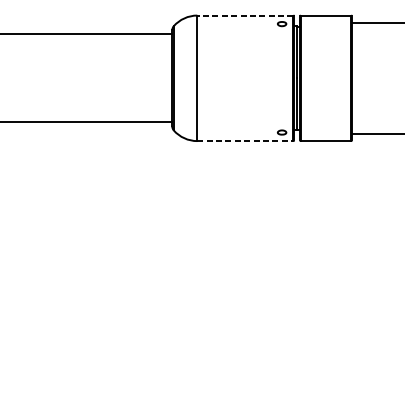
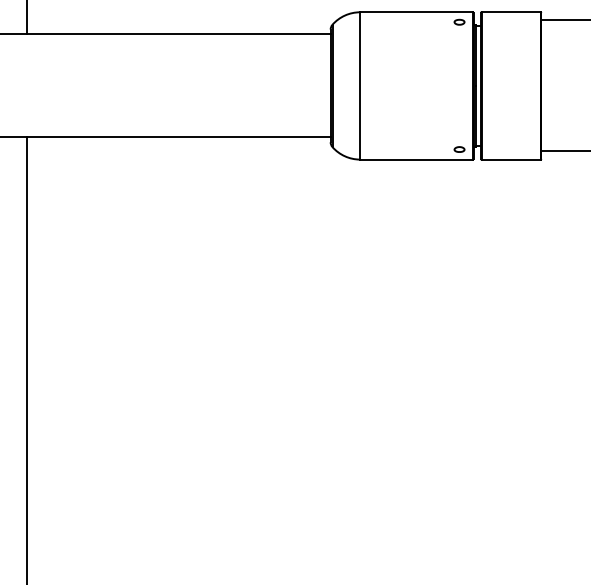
line: (244, 15) -> (415, 12), dashed -> solid
line: (245, 141) -> (416, 159), dashed -> solid

